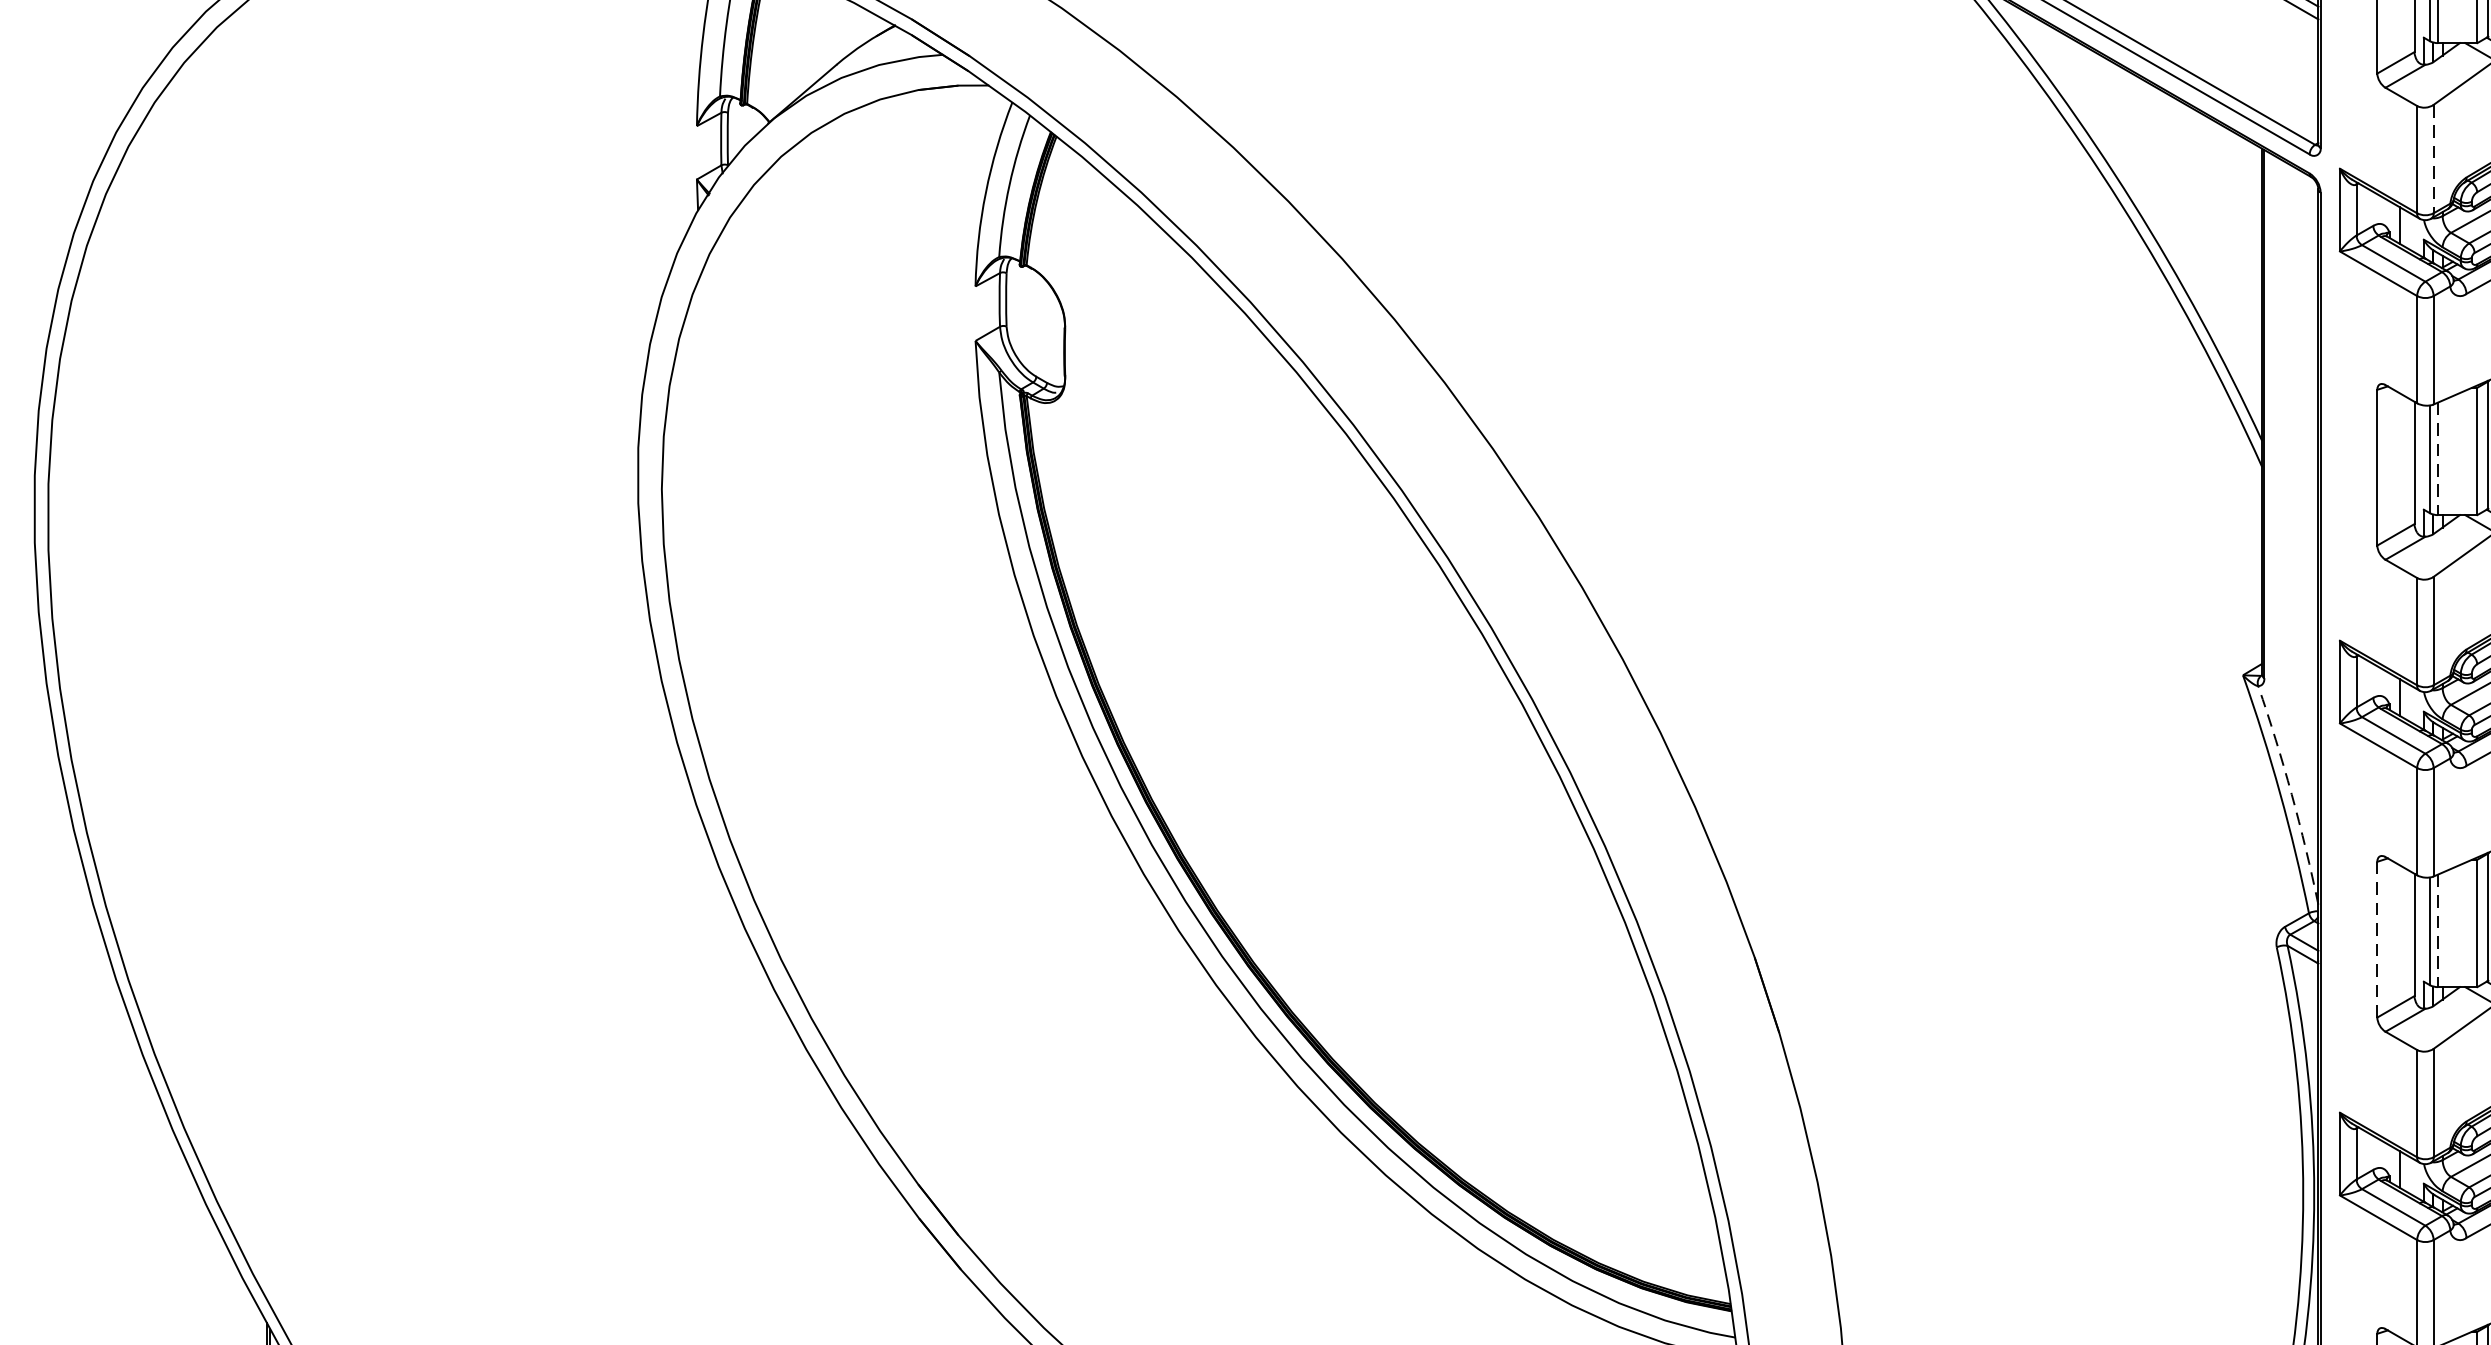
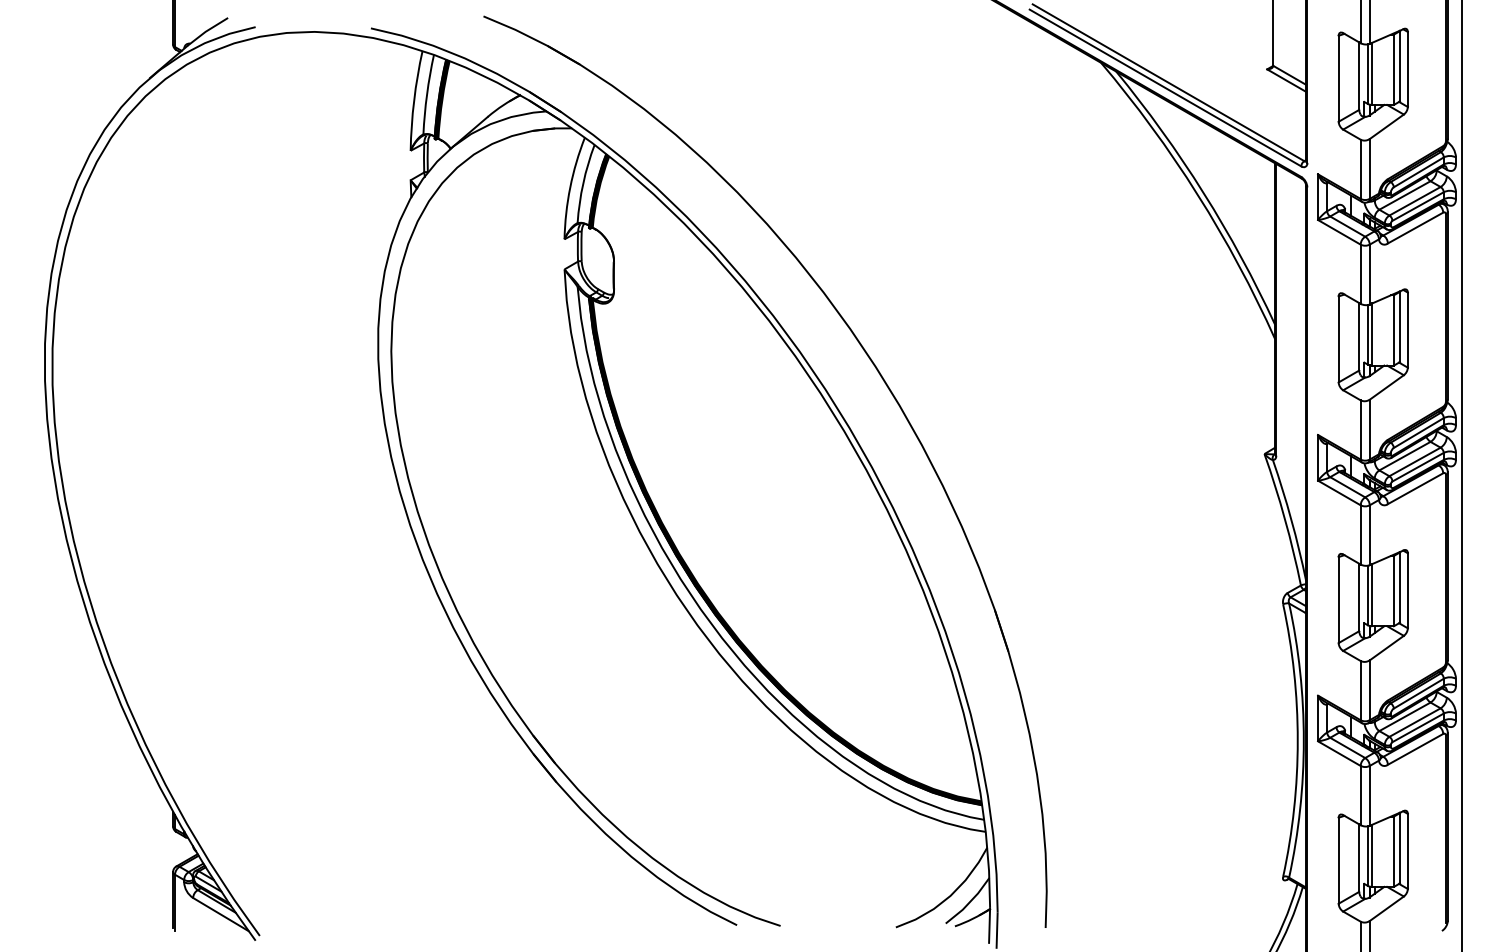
line: (2433, 158) -> (1369, 168), dashed -> solid
line: (2438, 460) -> (1372, 335), dashed -> solid
arc: (2291, 793) -> (1291, 519), dashed -> solid
line: (2438, 931) -> (1372, 595), dashed -> solid
line: (2377, 940) -> (1338, 600), dashed -> solid

